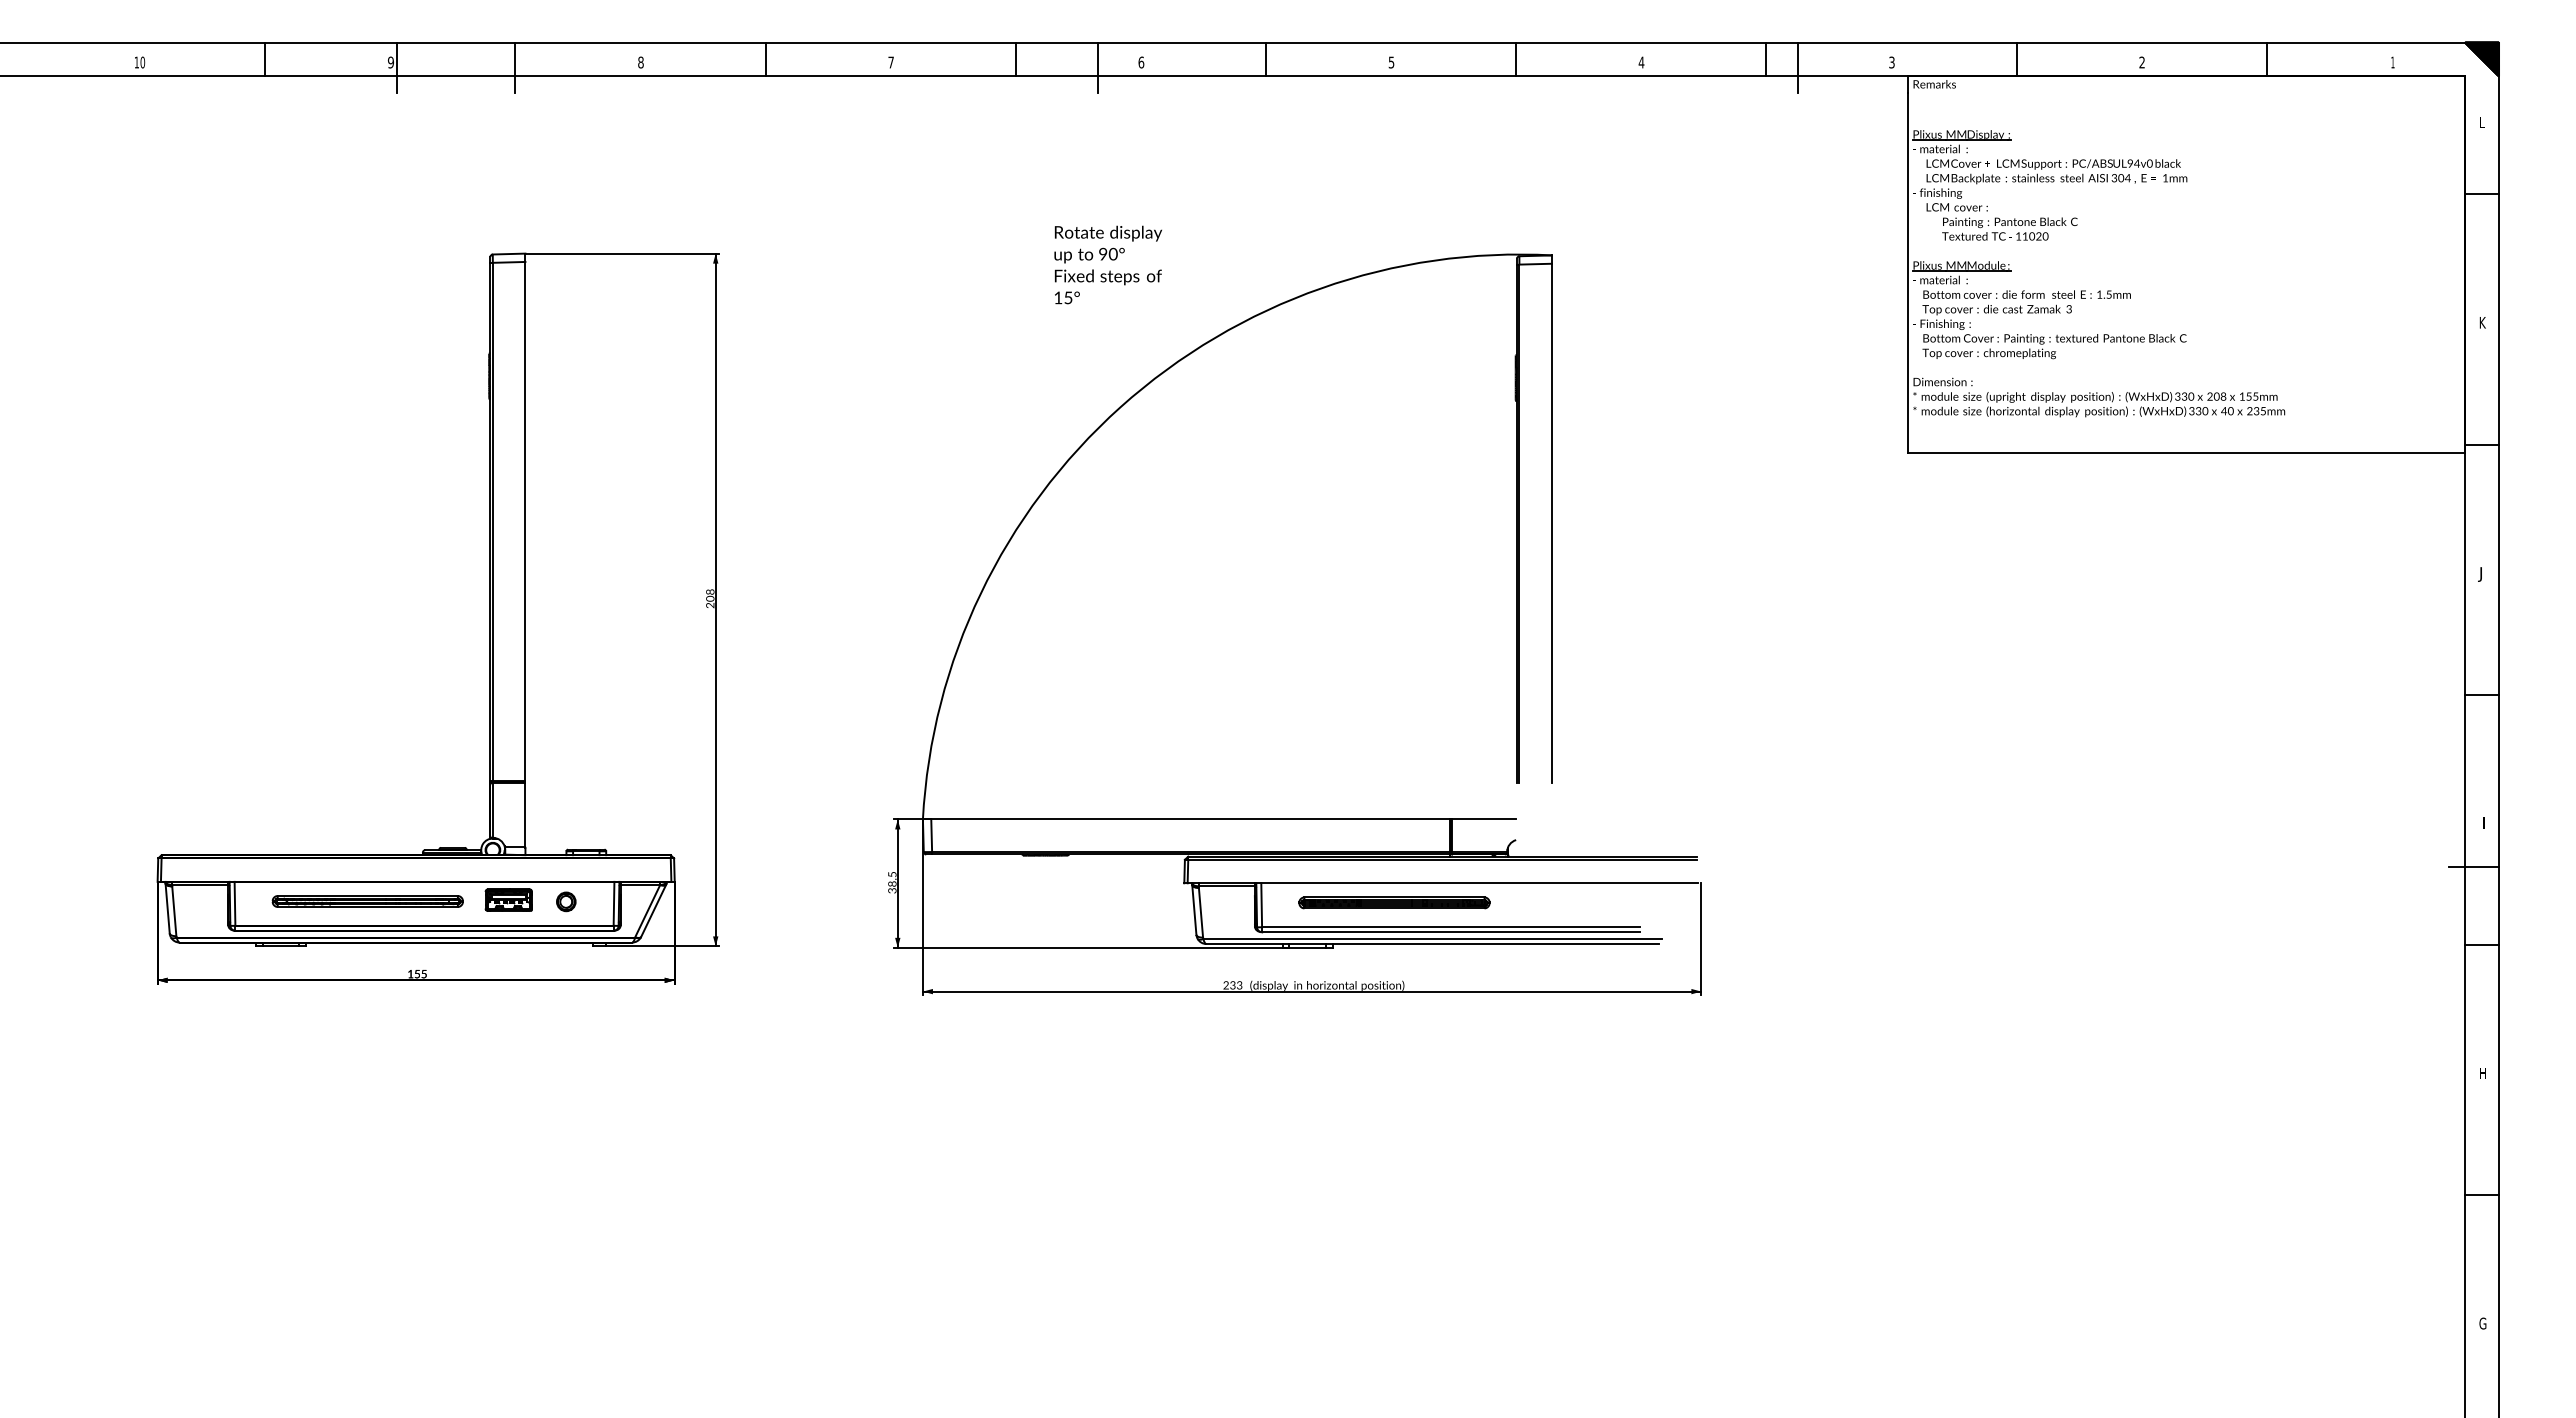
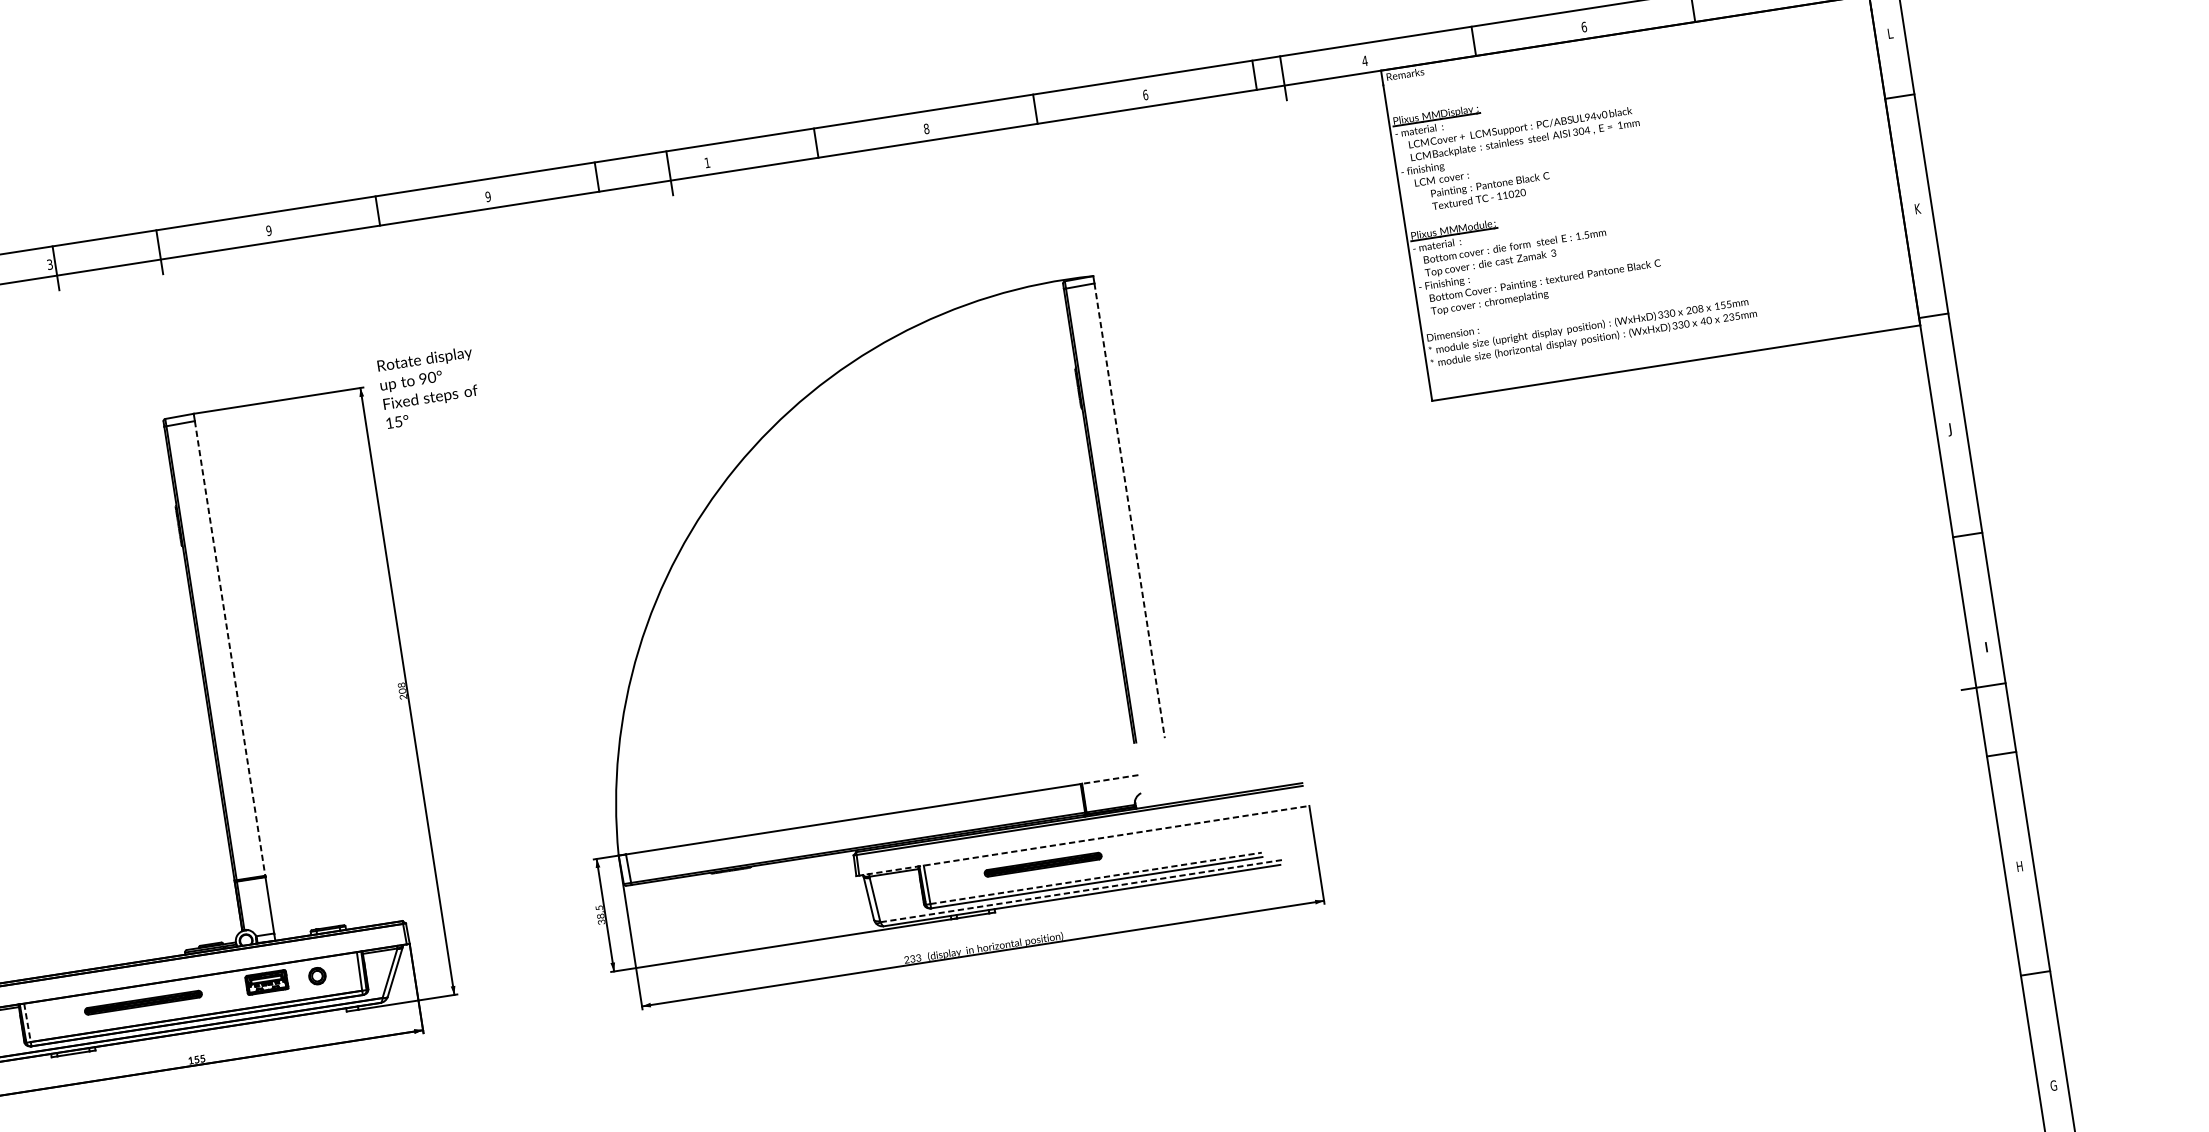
text: (390, 62) -> (49, 264), 9 -> 3
text: (640, 62) -> (268, 230), 8 -> 9
text: (890, 62) -> (487, 196), 7 -> 9
text: (1141, 62) -> (707, 162), 6 -> 1
text: (1391, 62) -> (926, 128), 5 -> 8
text: (1641, 62) -> (1145, 95), 4 -> 6
text: (1891, 62) -> (1364, 61), 3 -> 4
text: (2142, 62) -> (1584, 27), 2 -> 6
text: (1107, 264) -> (428, 387), moved
line: (525, 521) -> (230, 648), solid -> dashed
line: (1552, 523) -> (1130, 510), solid -> dashed
line: (1483, 819) -> (1109, 779), solid -> dashed
line: (1442, 883) -> (1082, 841), solid -> dashed
part: (367, 901) -> (143, 1002), size x0.7
part: (1394, 902) -> (1043, 864), size x0.7
line: (235, 903) -> (27, 1022), solid -> dashed
line: (1451, 927) -> (1096, 878), solid -> dashed
line: (1433, 938) -> (1082, 890), solid -> dashed

